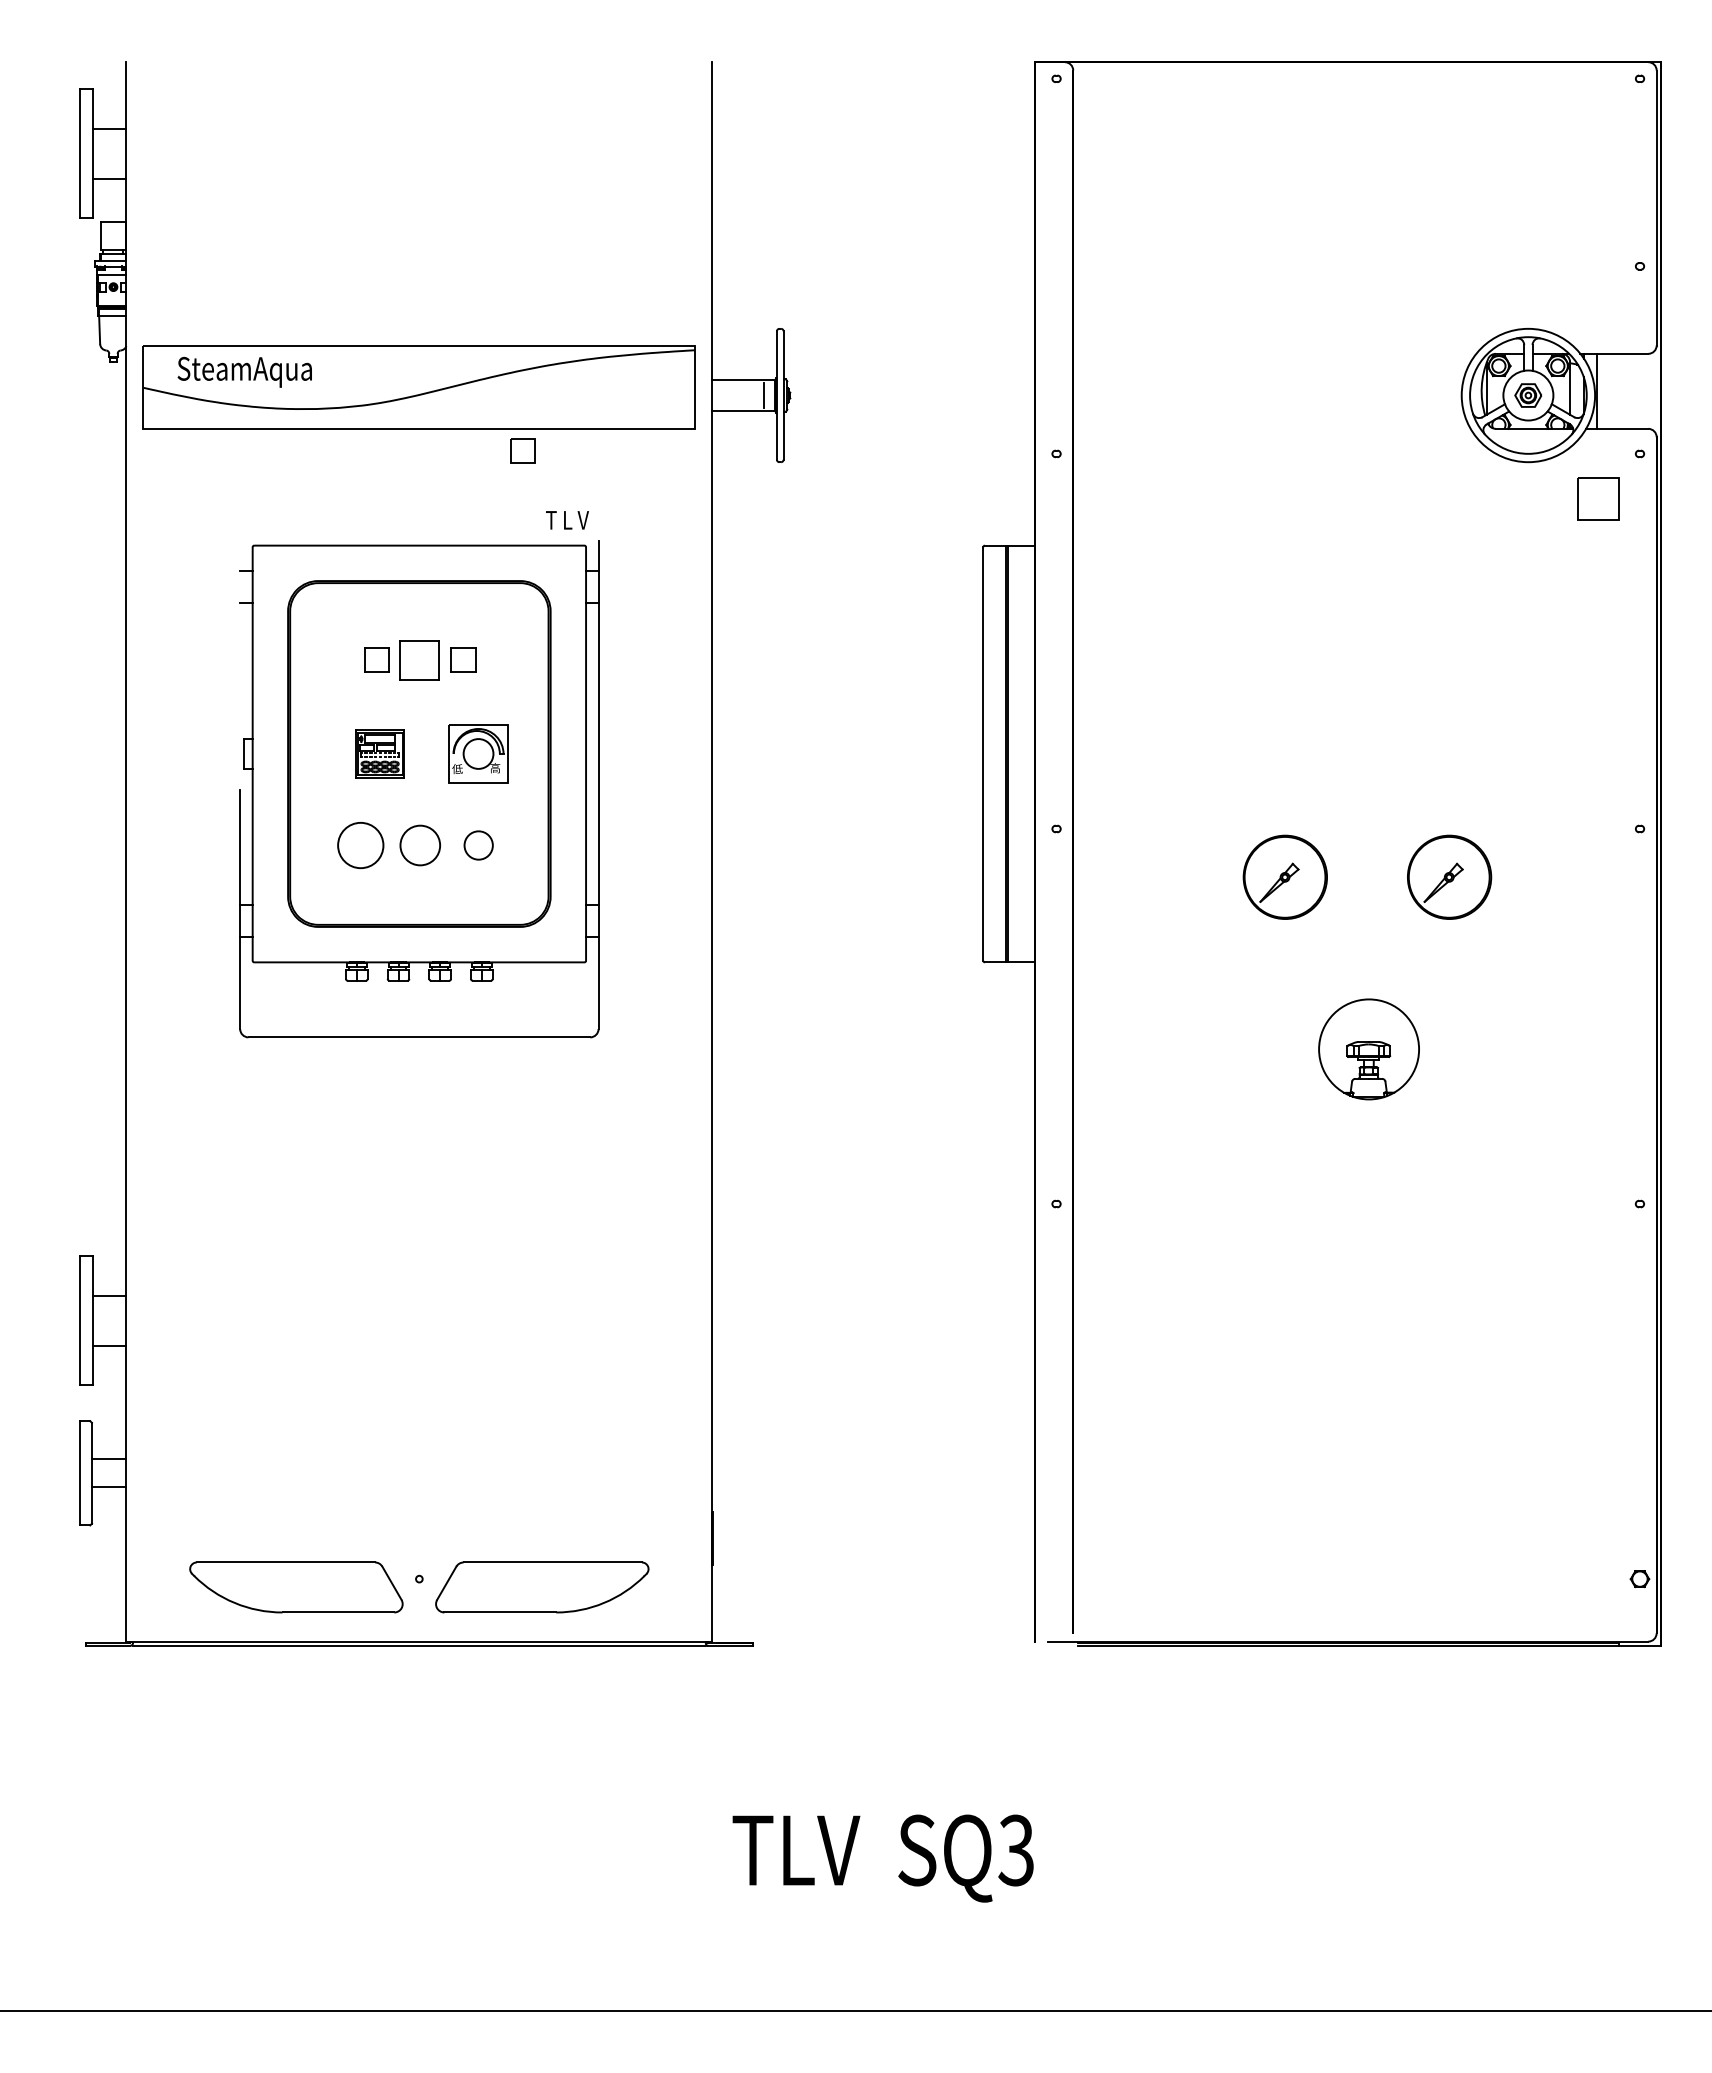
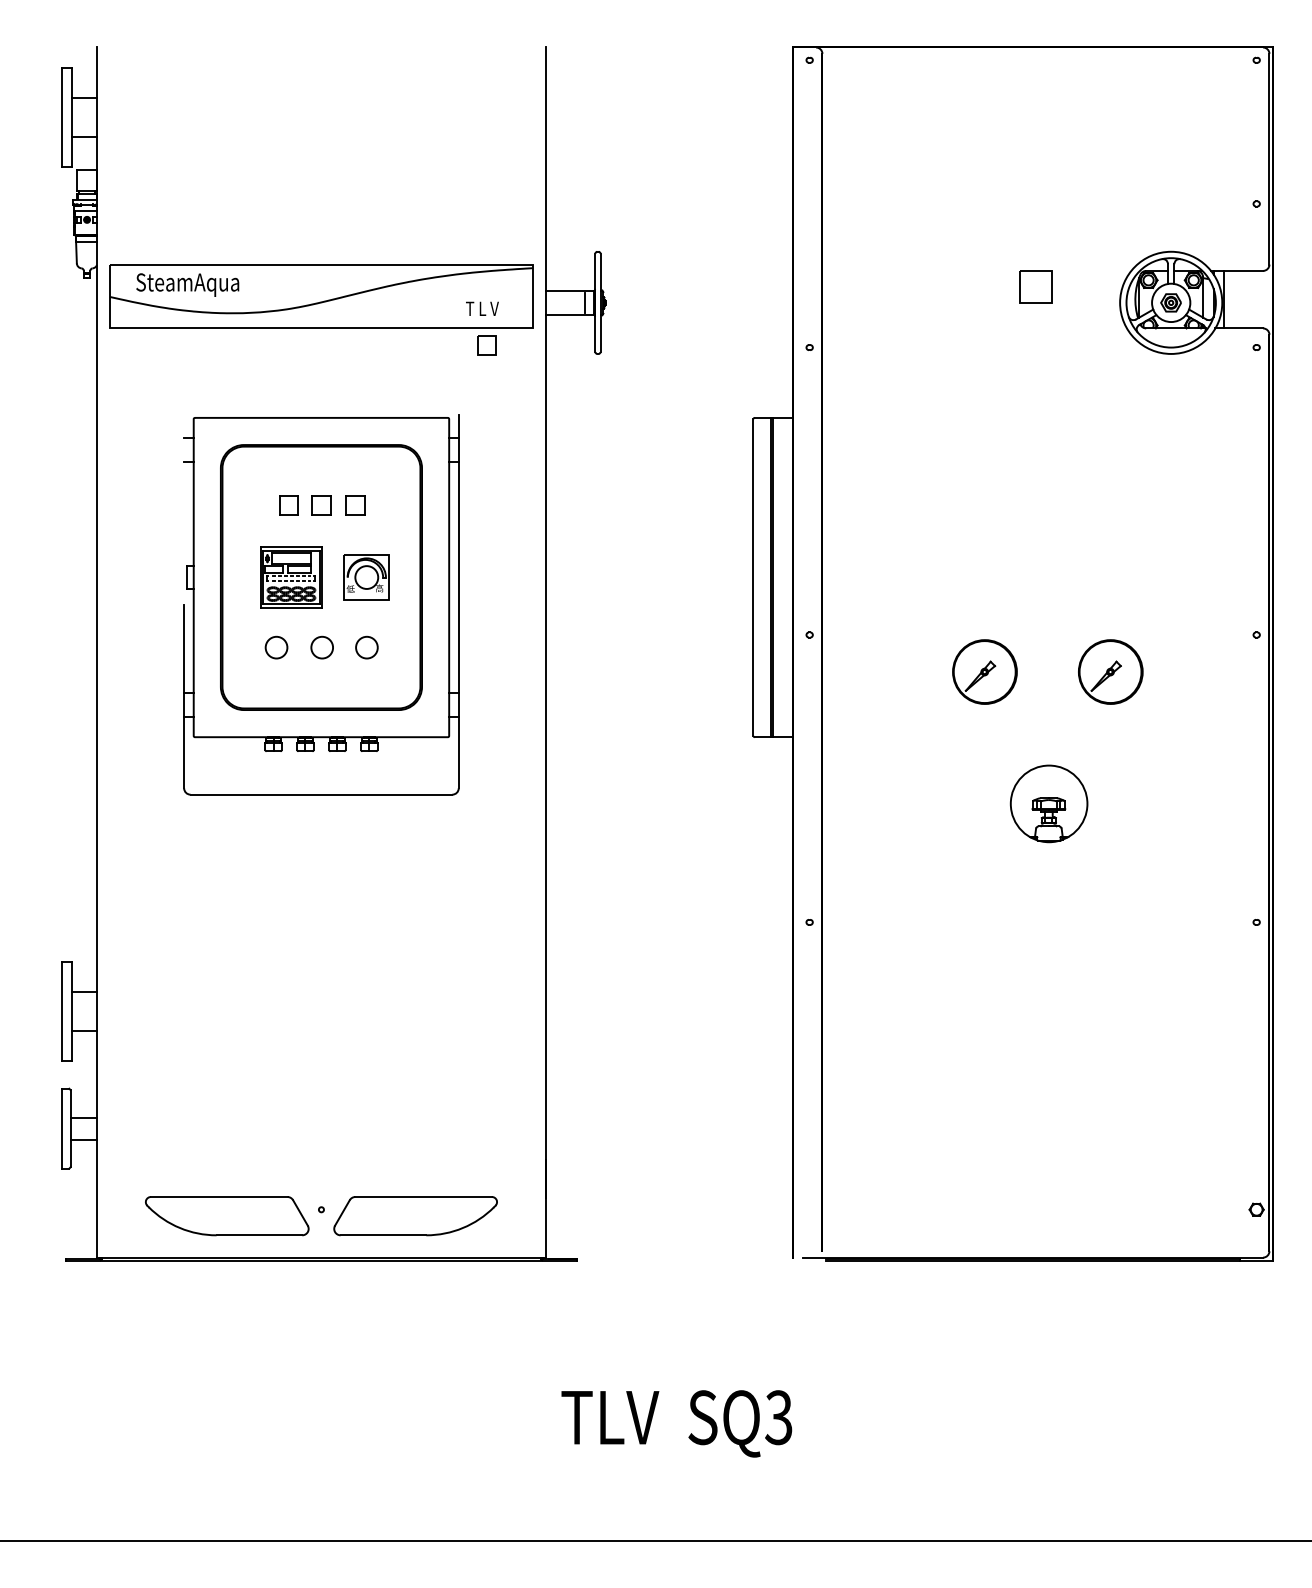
part: (522, 450) -> (486, 345), moved
part: (1598, 498) -> (1036, 286), moved
text: (567, 520) -> (482, 308), moved
part: (418, 659) -> (320, 505), size x0.62
part: (379, 753) -> (290, 577), size x1.67
circle: (360, 845) -> (276, 647), size x0.62
circle: (420, 845) -> (322, 647), size x0.71

